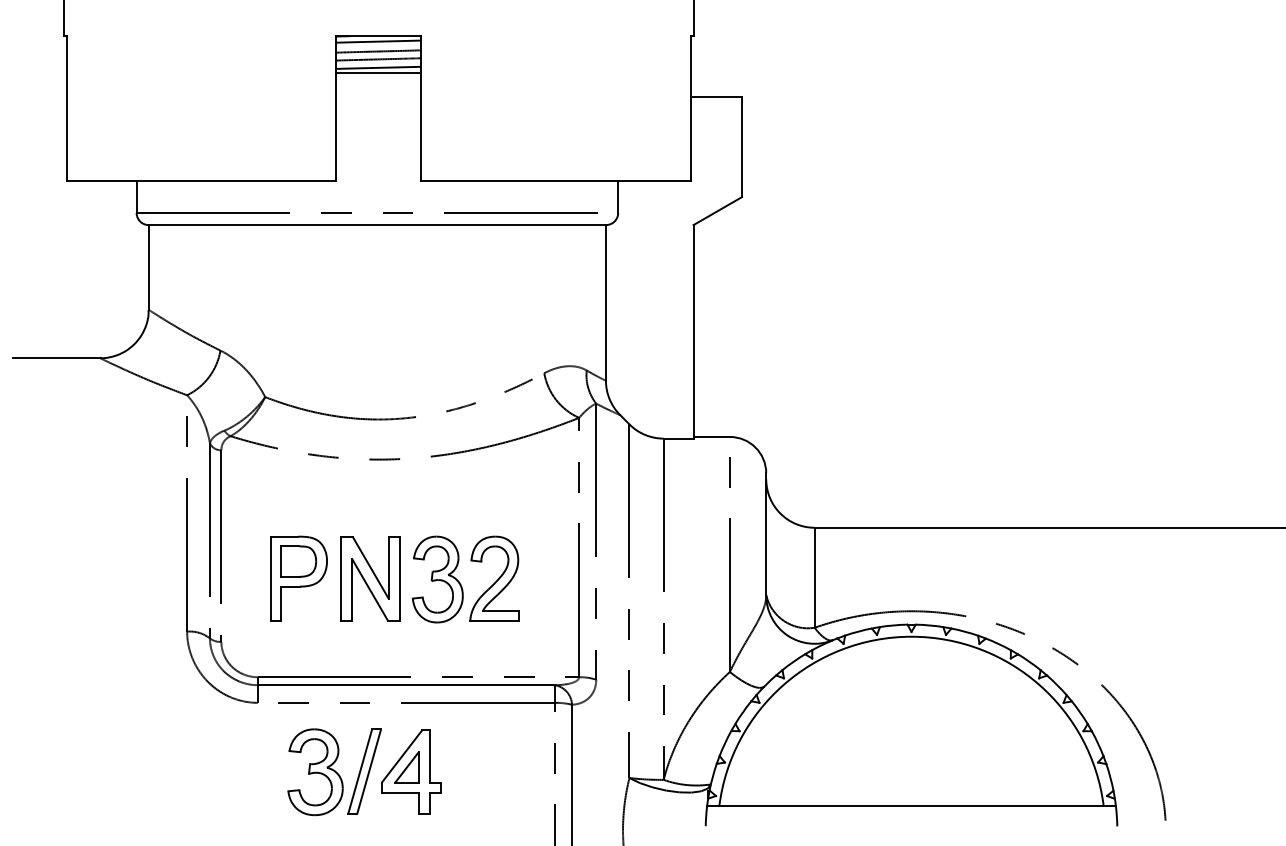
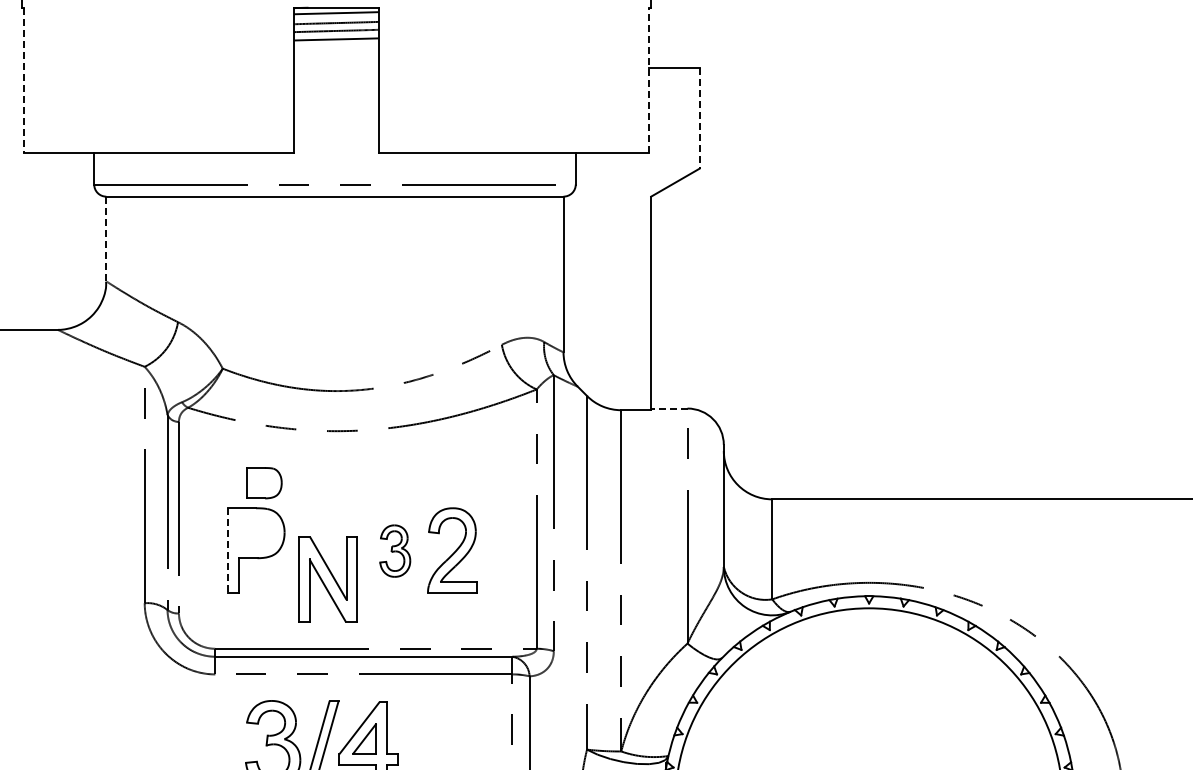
line: (378, 72) -> (336, 44), removed
line: (66, 108) -> (24, 80), solid -> dashed
line: (691, 108) -> (649, 80), solid -> dashed
line: (742, 147) -> (700, 119), solid -> dashed
line: (148, 268) -> (106, 240), solid -> dashed
line: (711, 436) -> (669, 408), solid -> dashed
part: (298, 561) -> (264, 483), moved
part: (370, 578) -> (328, 579), moved
line: (270, 579) -> (228, 551), solid -> dashed
part: (437, 579) -> (395, 551), size x0.6

